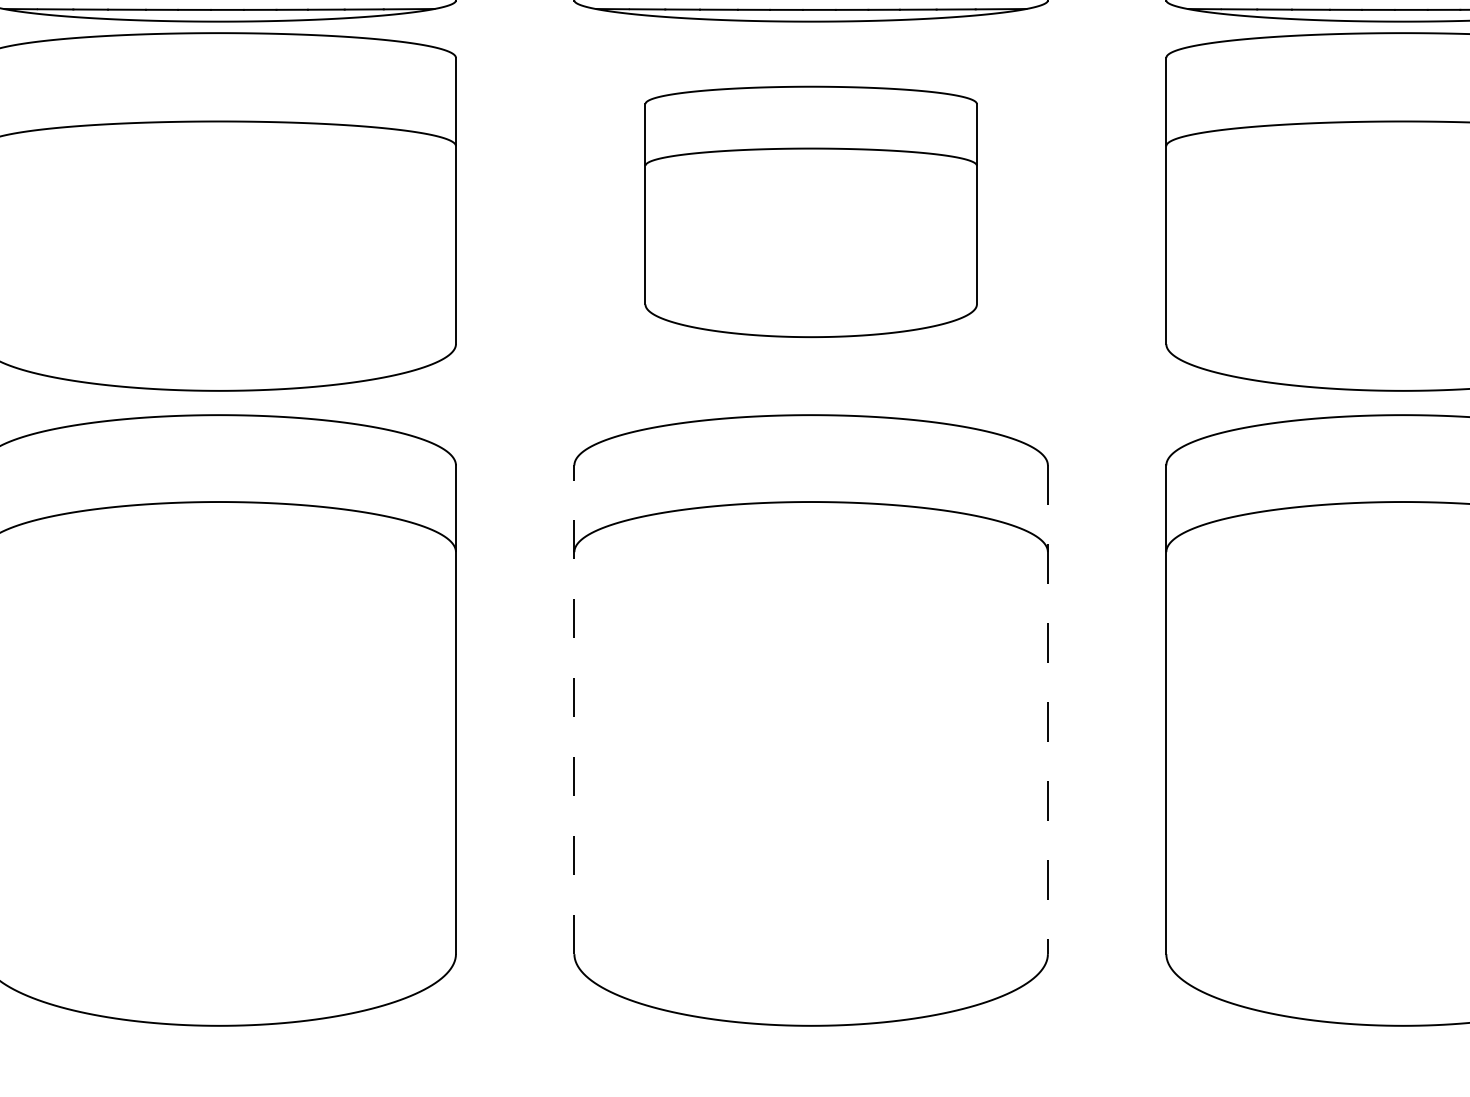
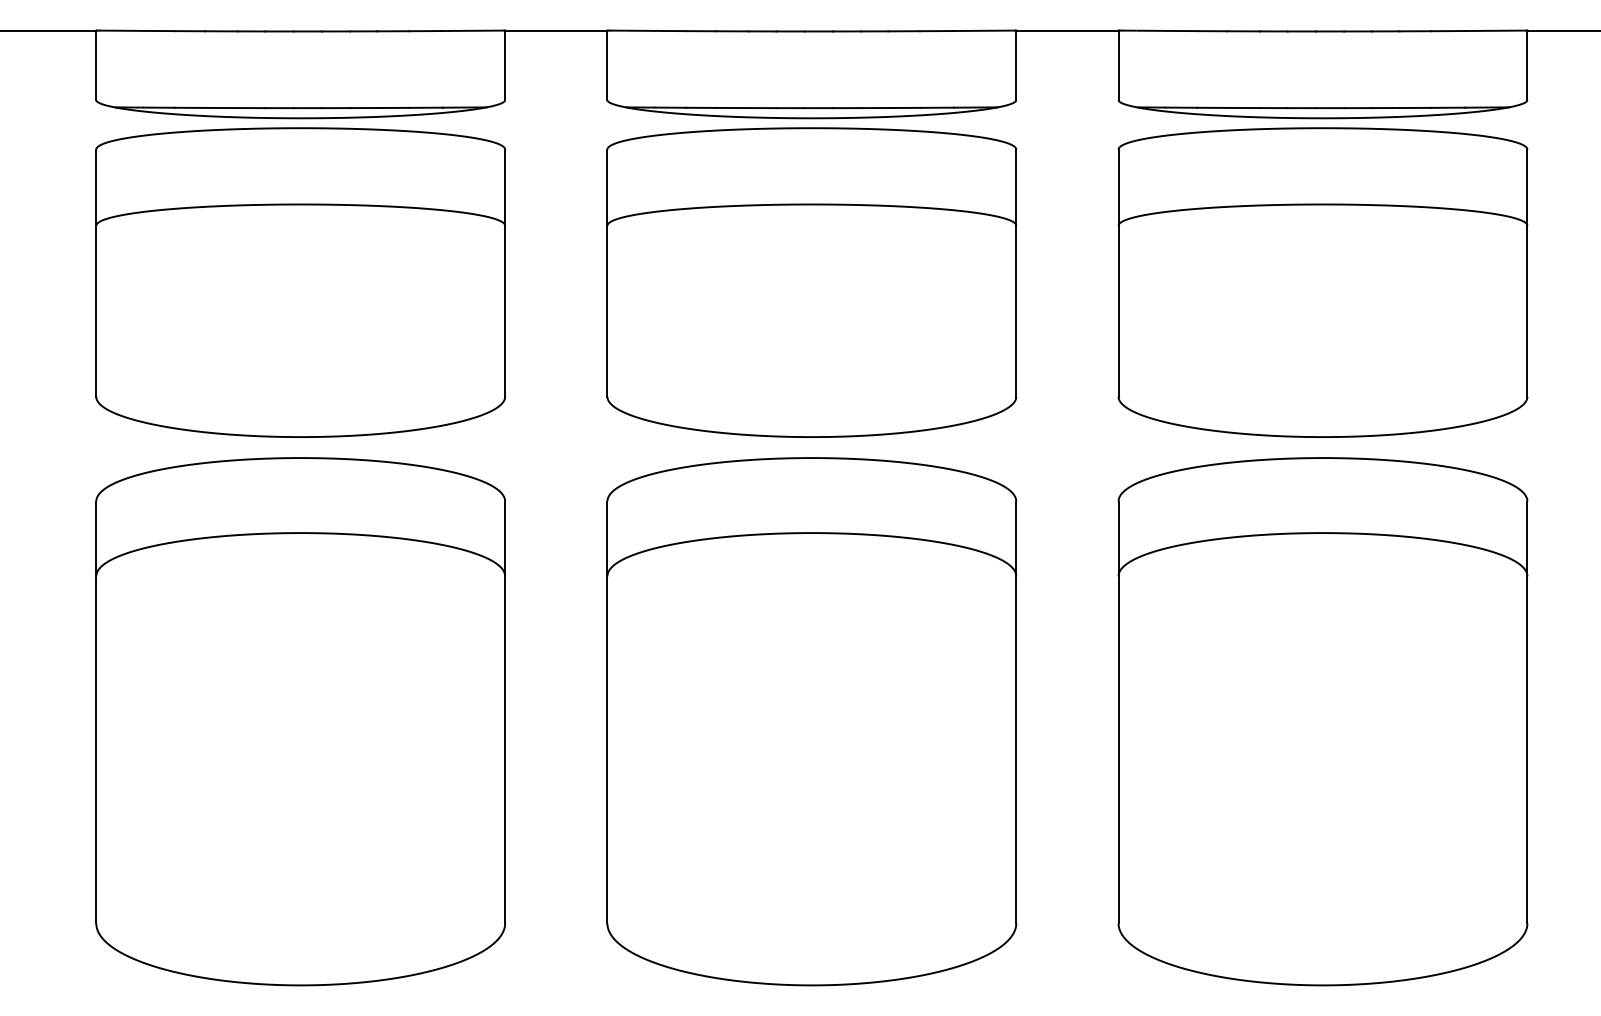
part: (810, 211) -> (811, 282), size x1.43
line: (574, 709) -> (607, 712), dashed -> solid
line: (1048, 709) -> (1016, 712), dashed -> solid

